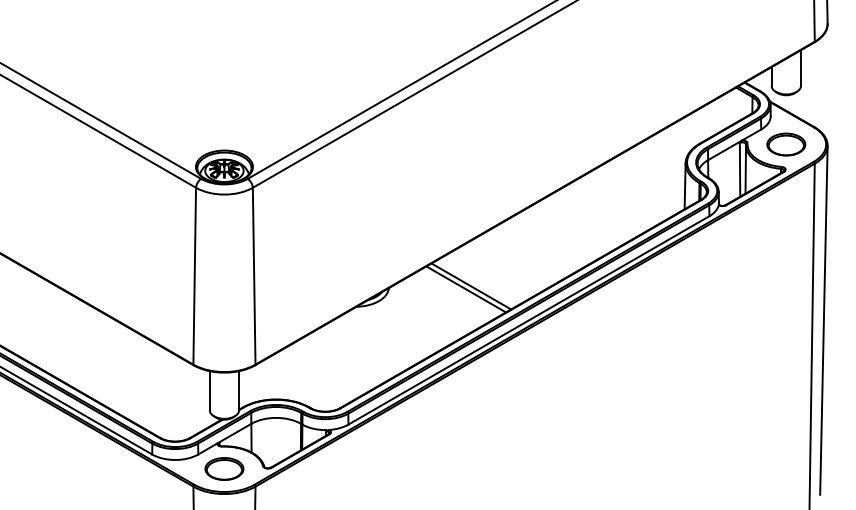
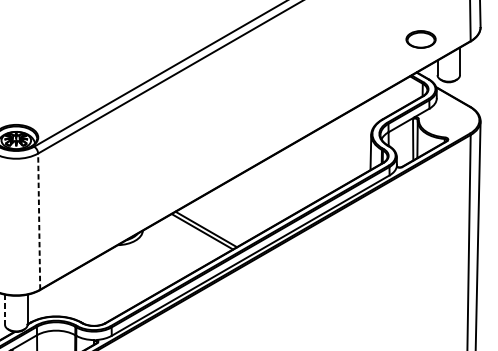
part: (786, 144) -> (421, 39), moved
line: (254, 275) -> (39, 221), solid -> dashed
line: (209, 390) -> (4, 309), solid -> dashed

